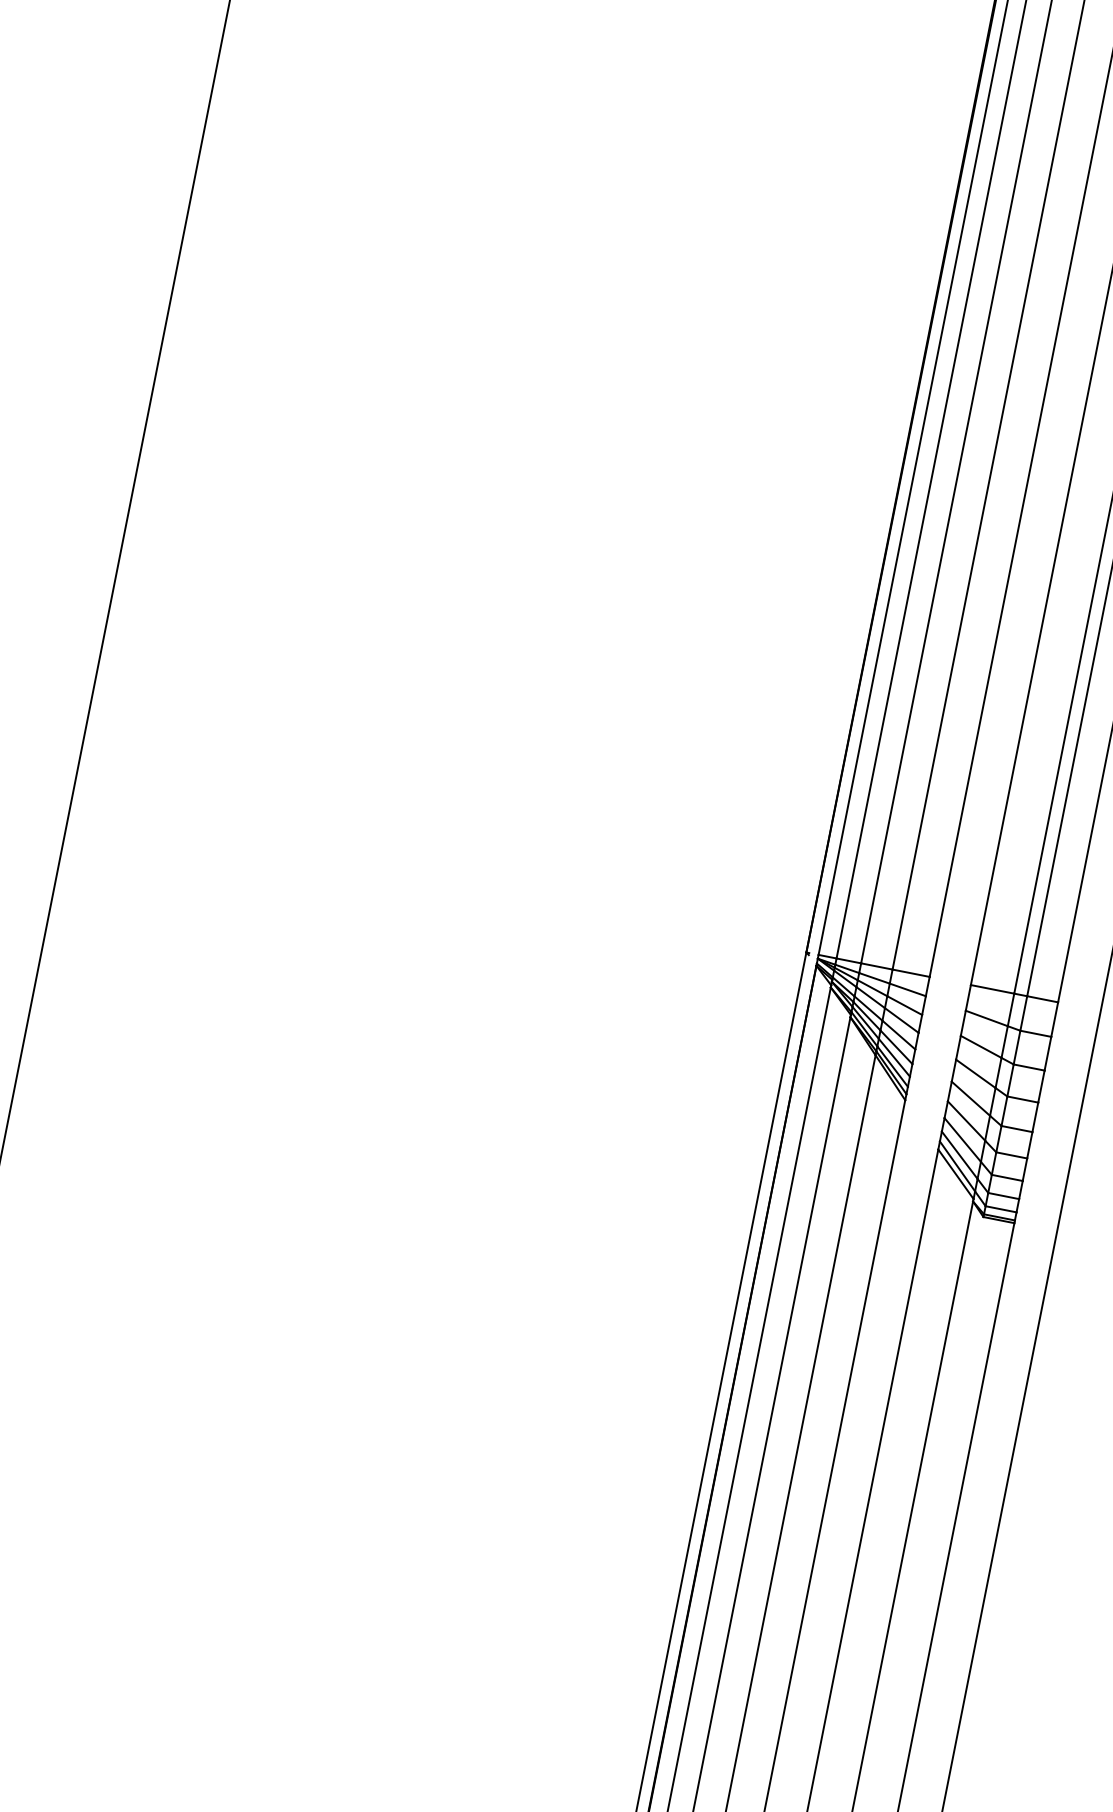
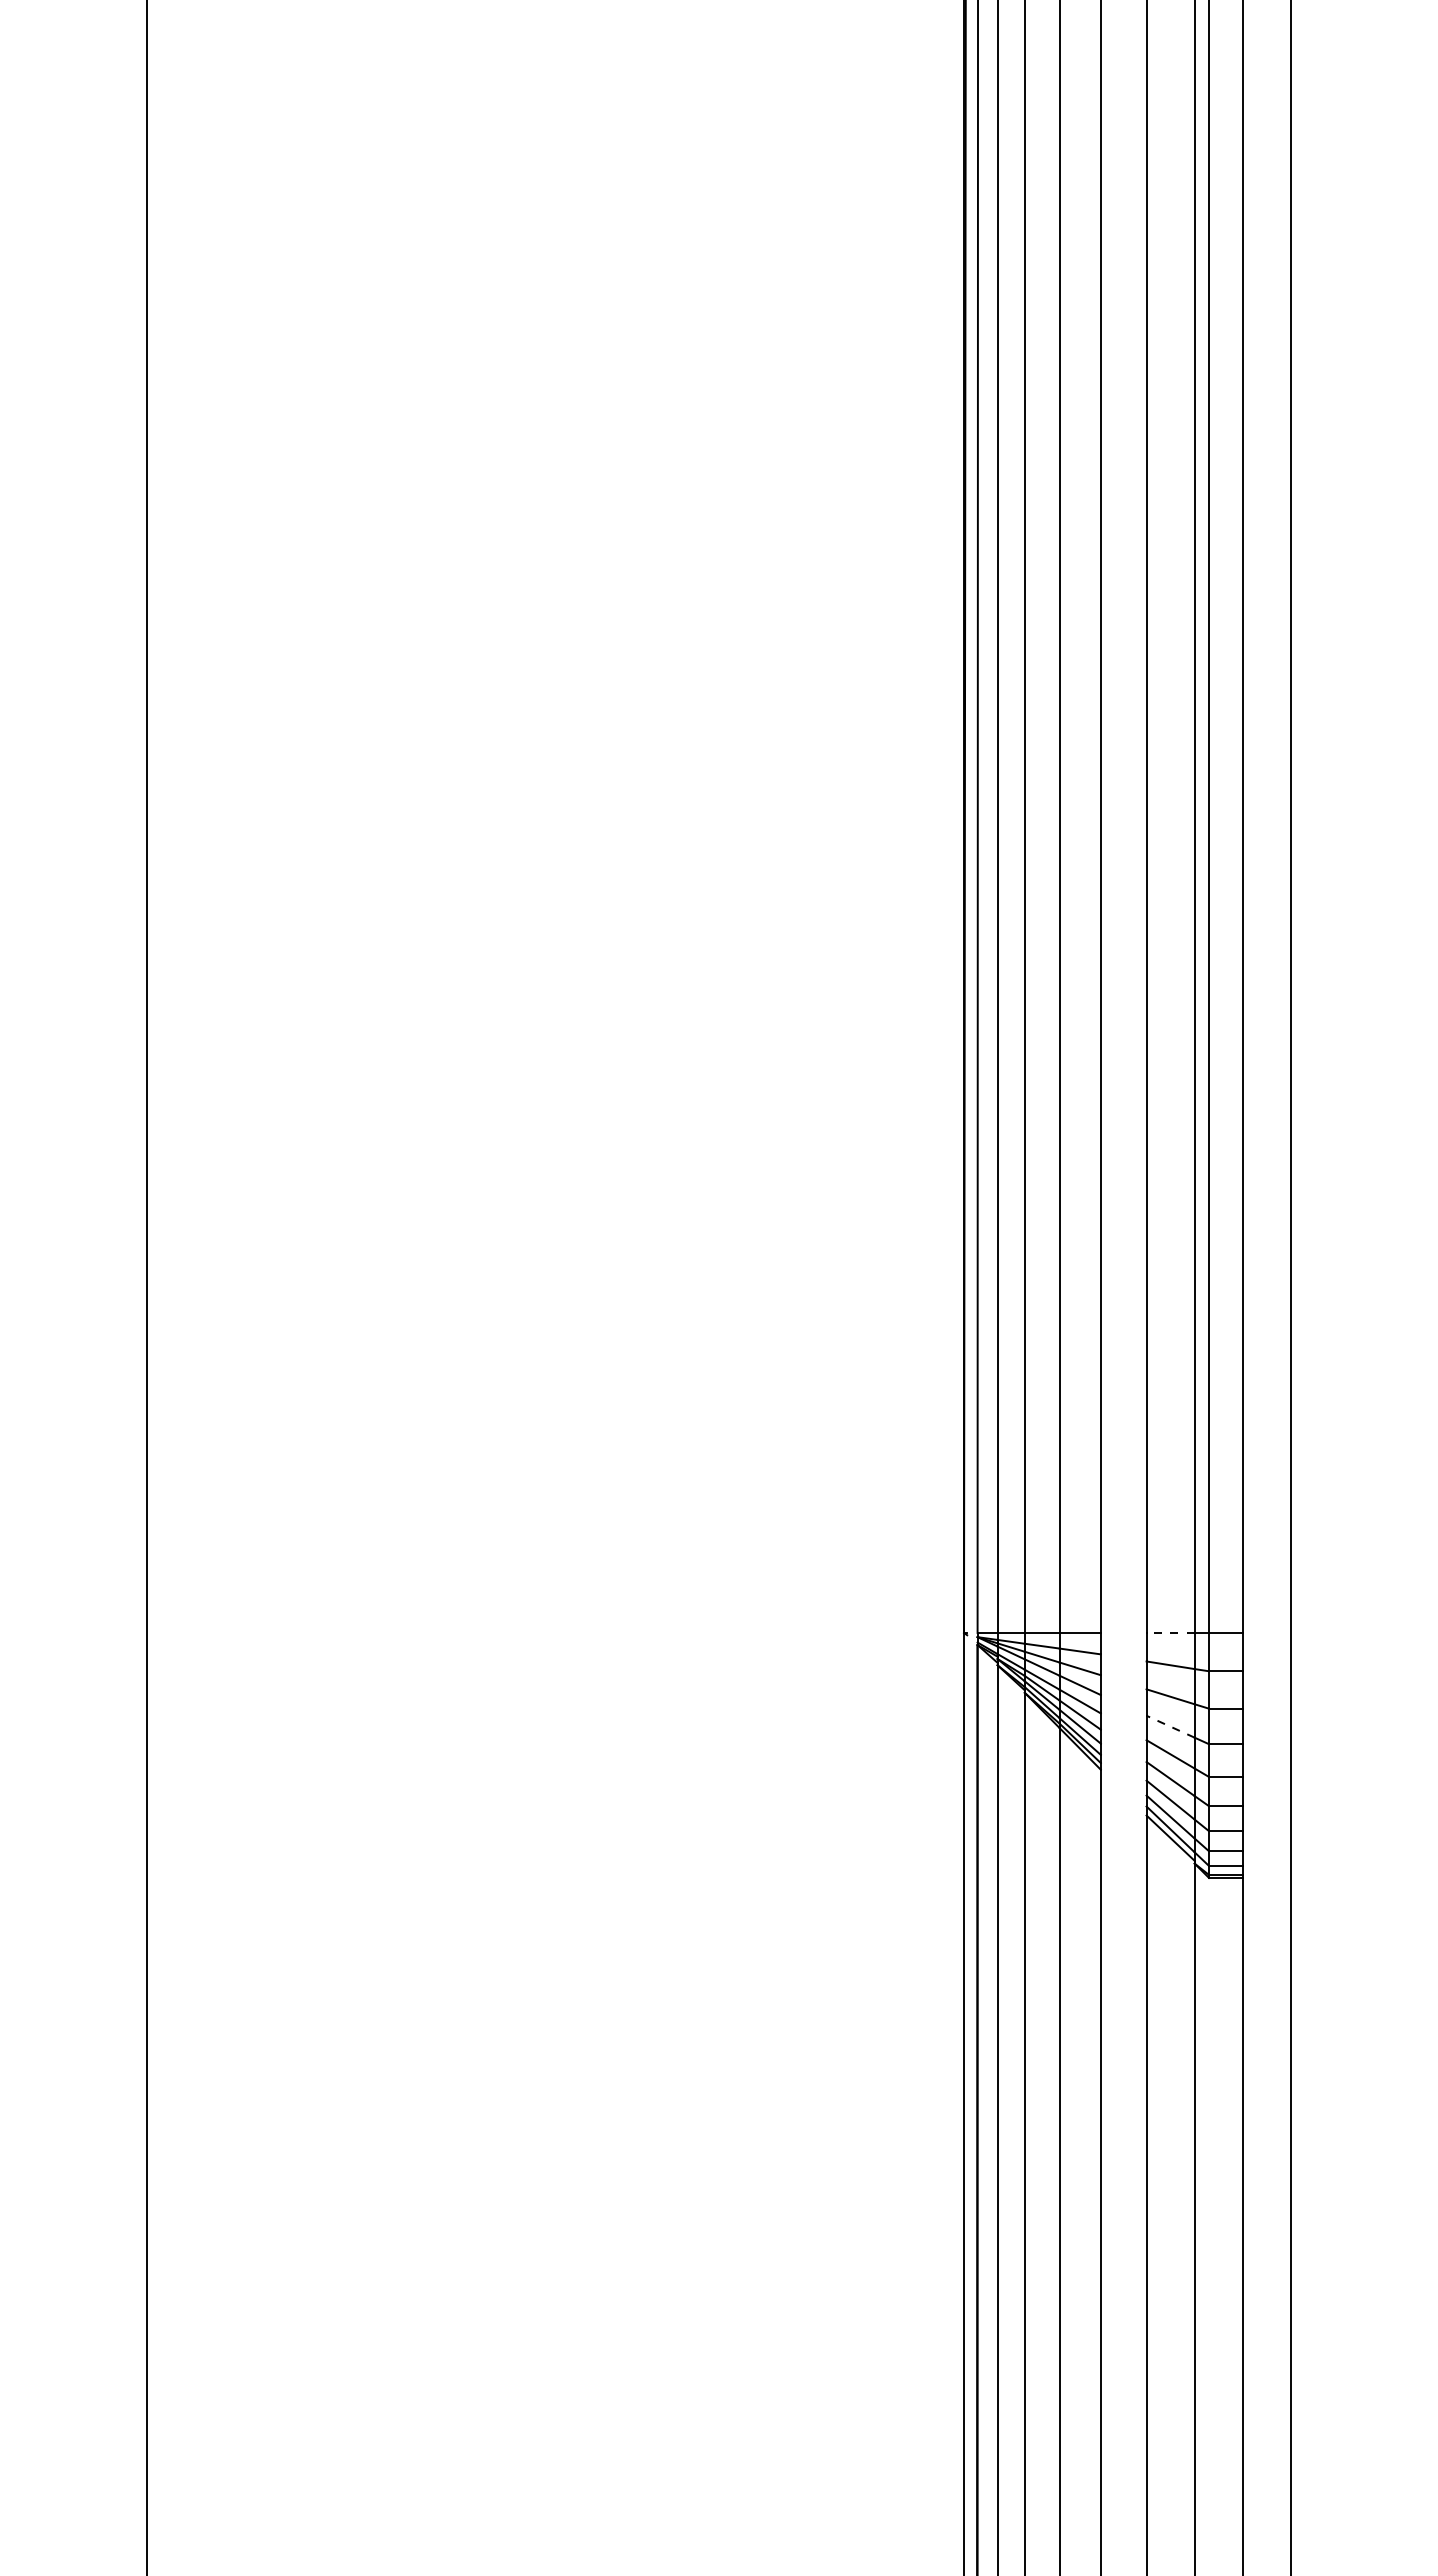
line: (992, 988) -> (1170, 1632), solid -> dashed
line: (975, 1073) -> (1170, 1726), solid -> dashed

